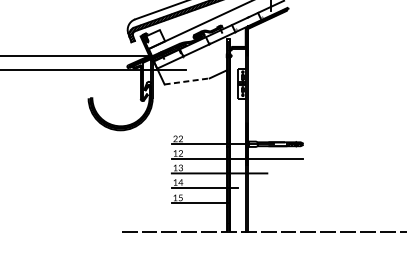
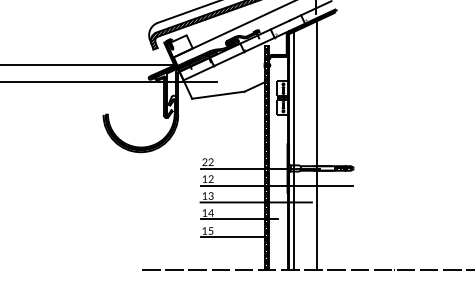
line: (187, 81) -> (218, 95), dashed -> solid
line: (271, 124) -> (316, 145), added
line: (252, 128) -> (294, 150), added

